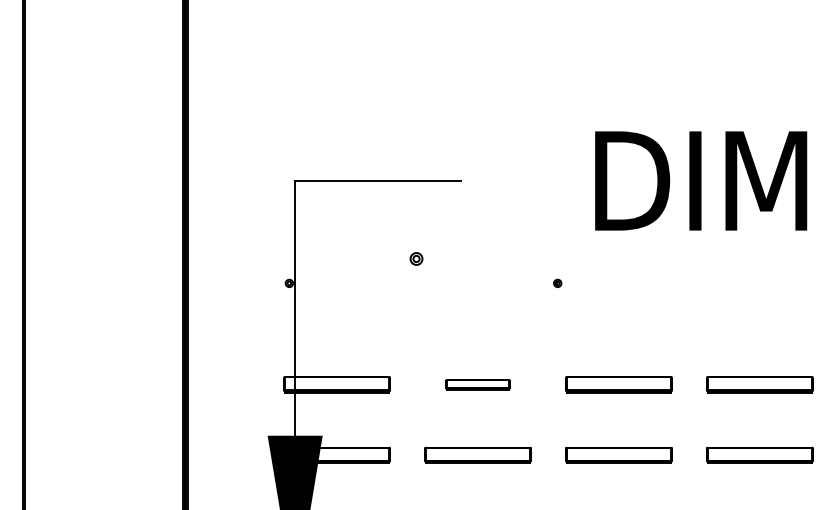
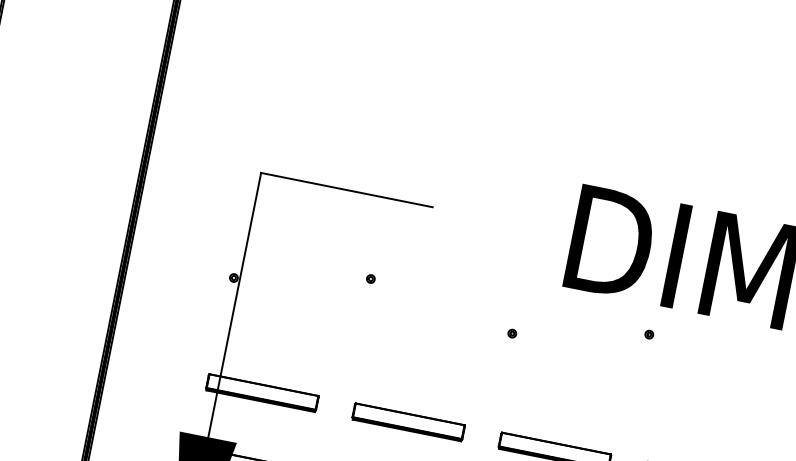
part: (416, 258) -> (370, 278), size x0.62
part: (684, 258) -> (649, 334), added
part: (477, 384) -> (408, 421), size x1.67

